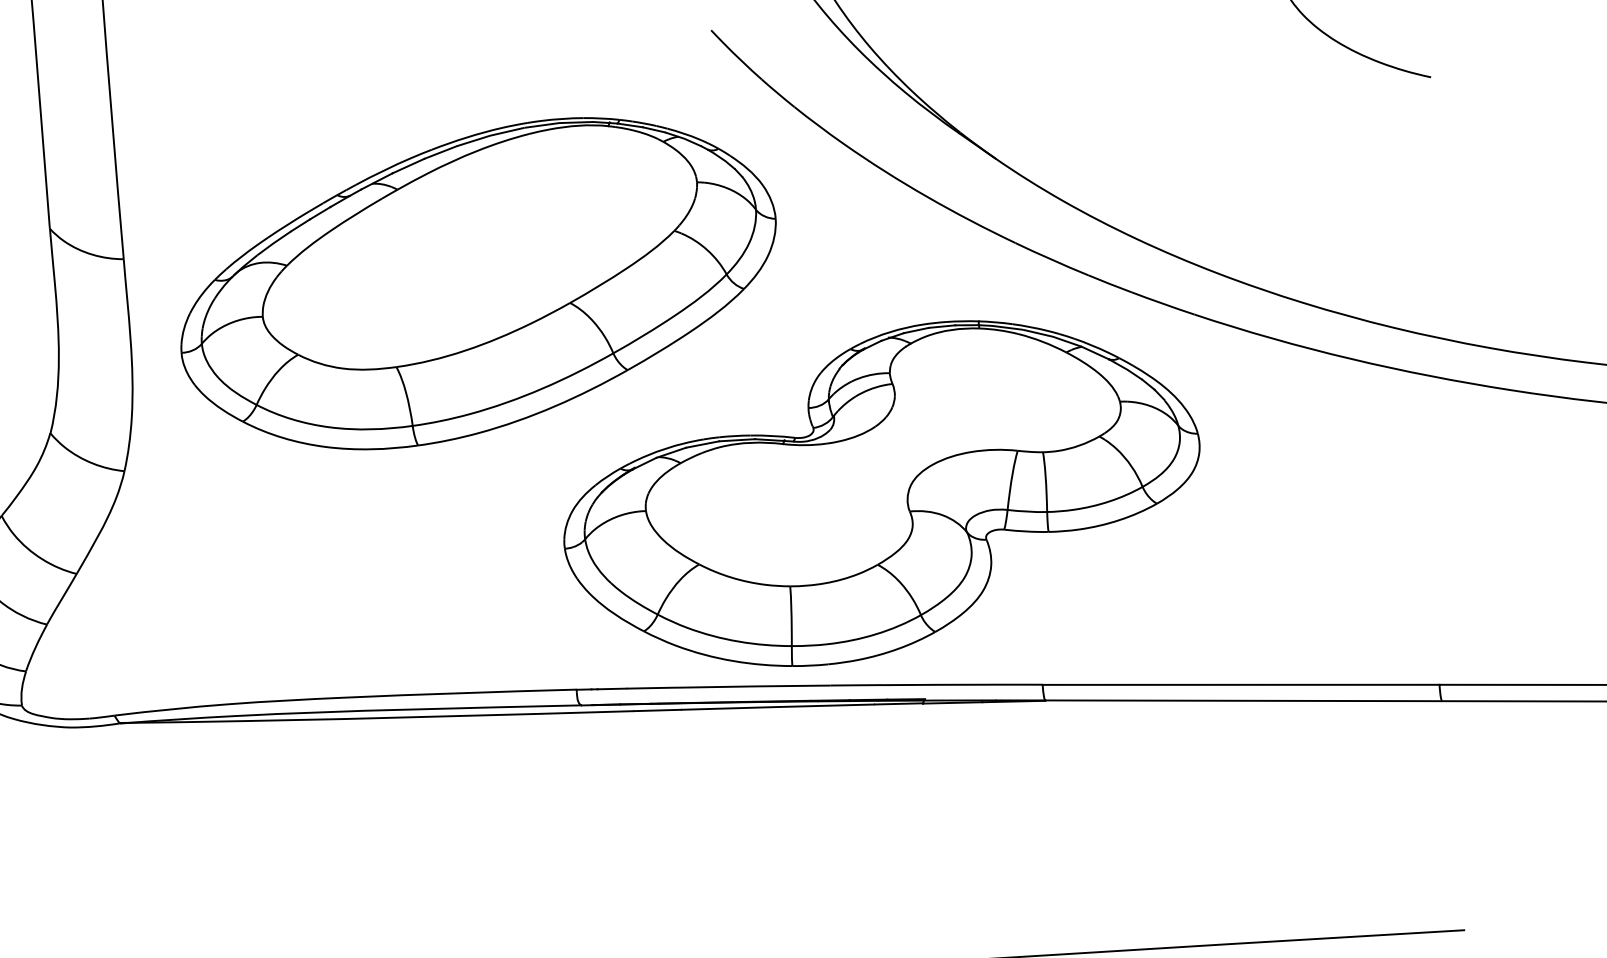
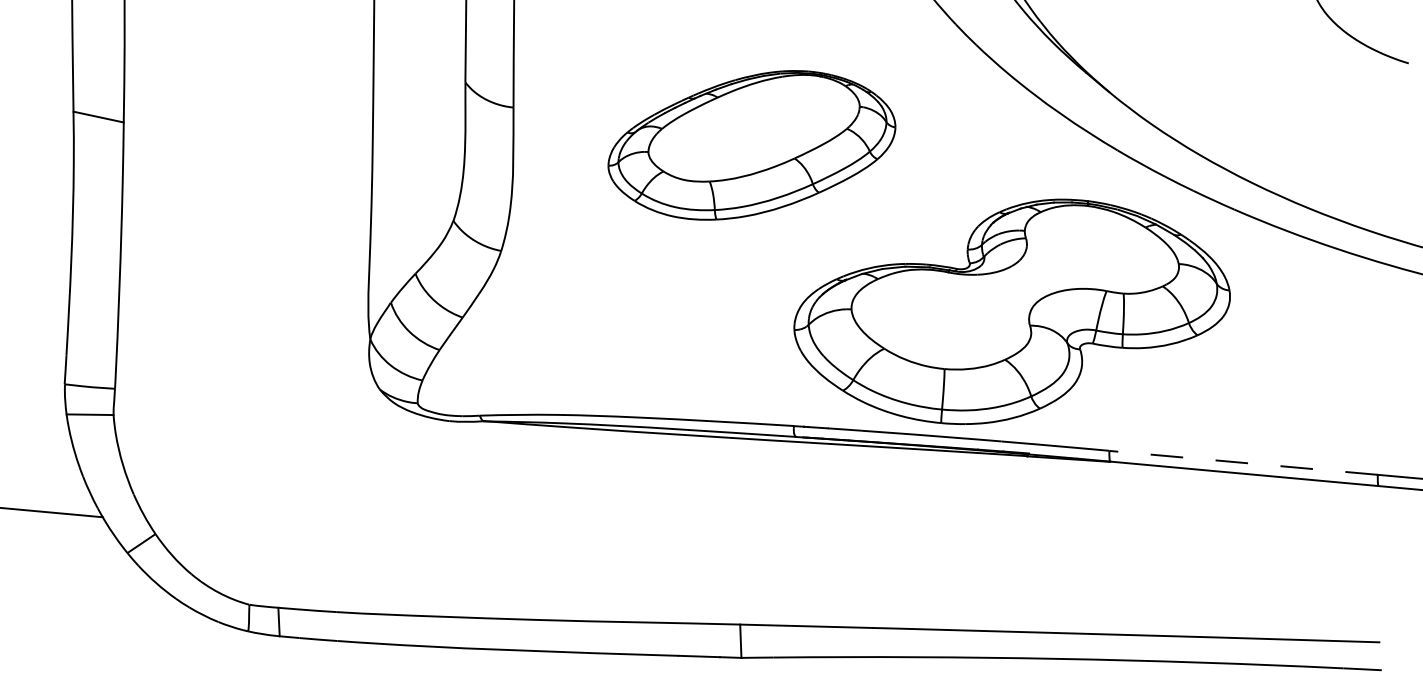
part: (477, 283) -> (751, 145), size x0.7
line: (1240, 684) -> (1243, 462), solid -> dashed

